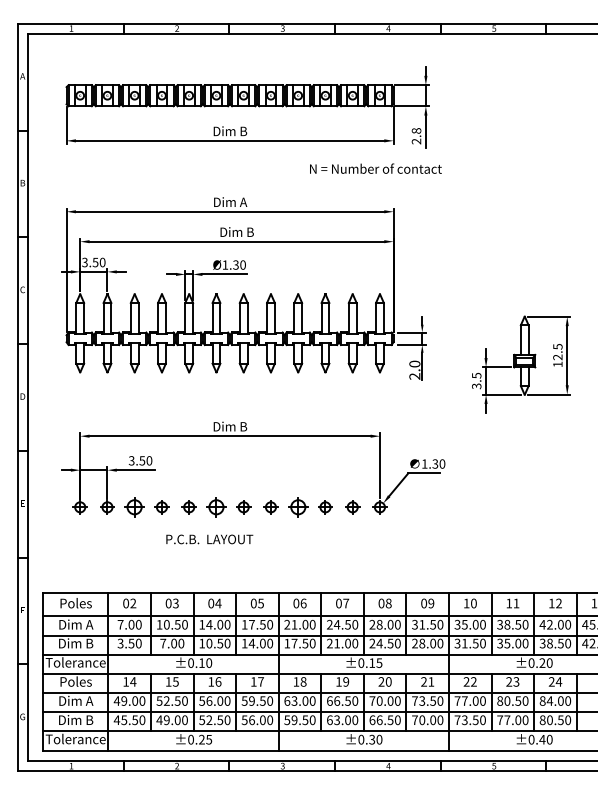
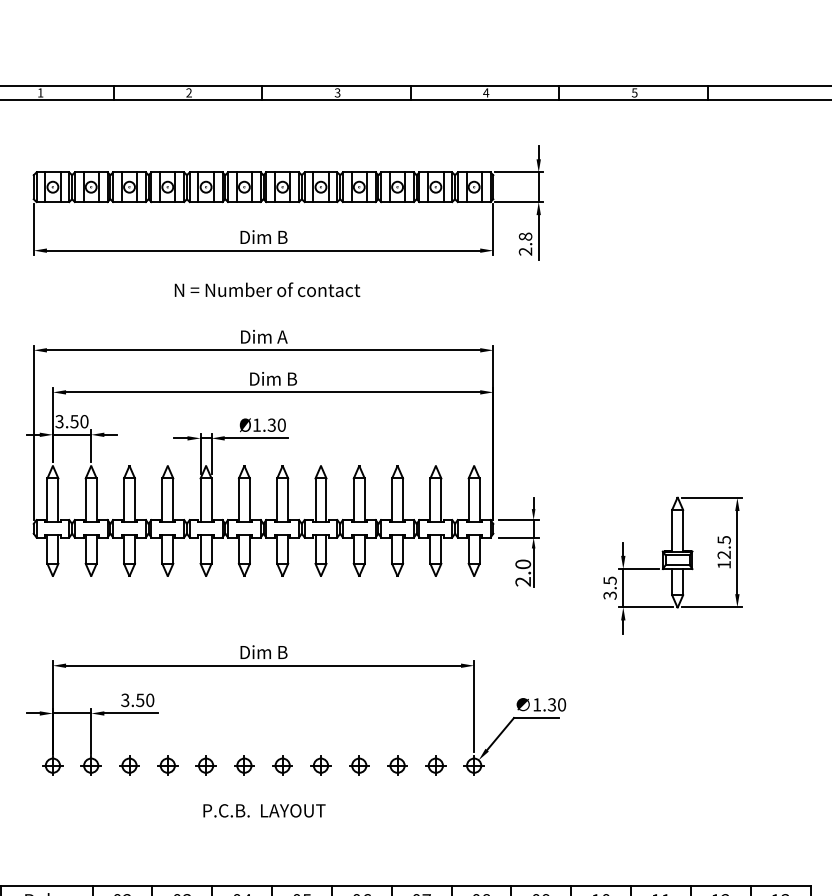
text: (375, 168) -> (266, 289), moved
part: (134, 507) -> (129, 765), size x0.71
part: (216, 507) -> (244, 765), size x0.71
part: (297, 507) -> (358, 765), size x0.71
text: (209, 539) -> (264, 810), moved

